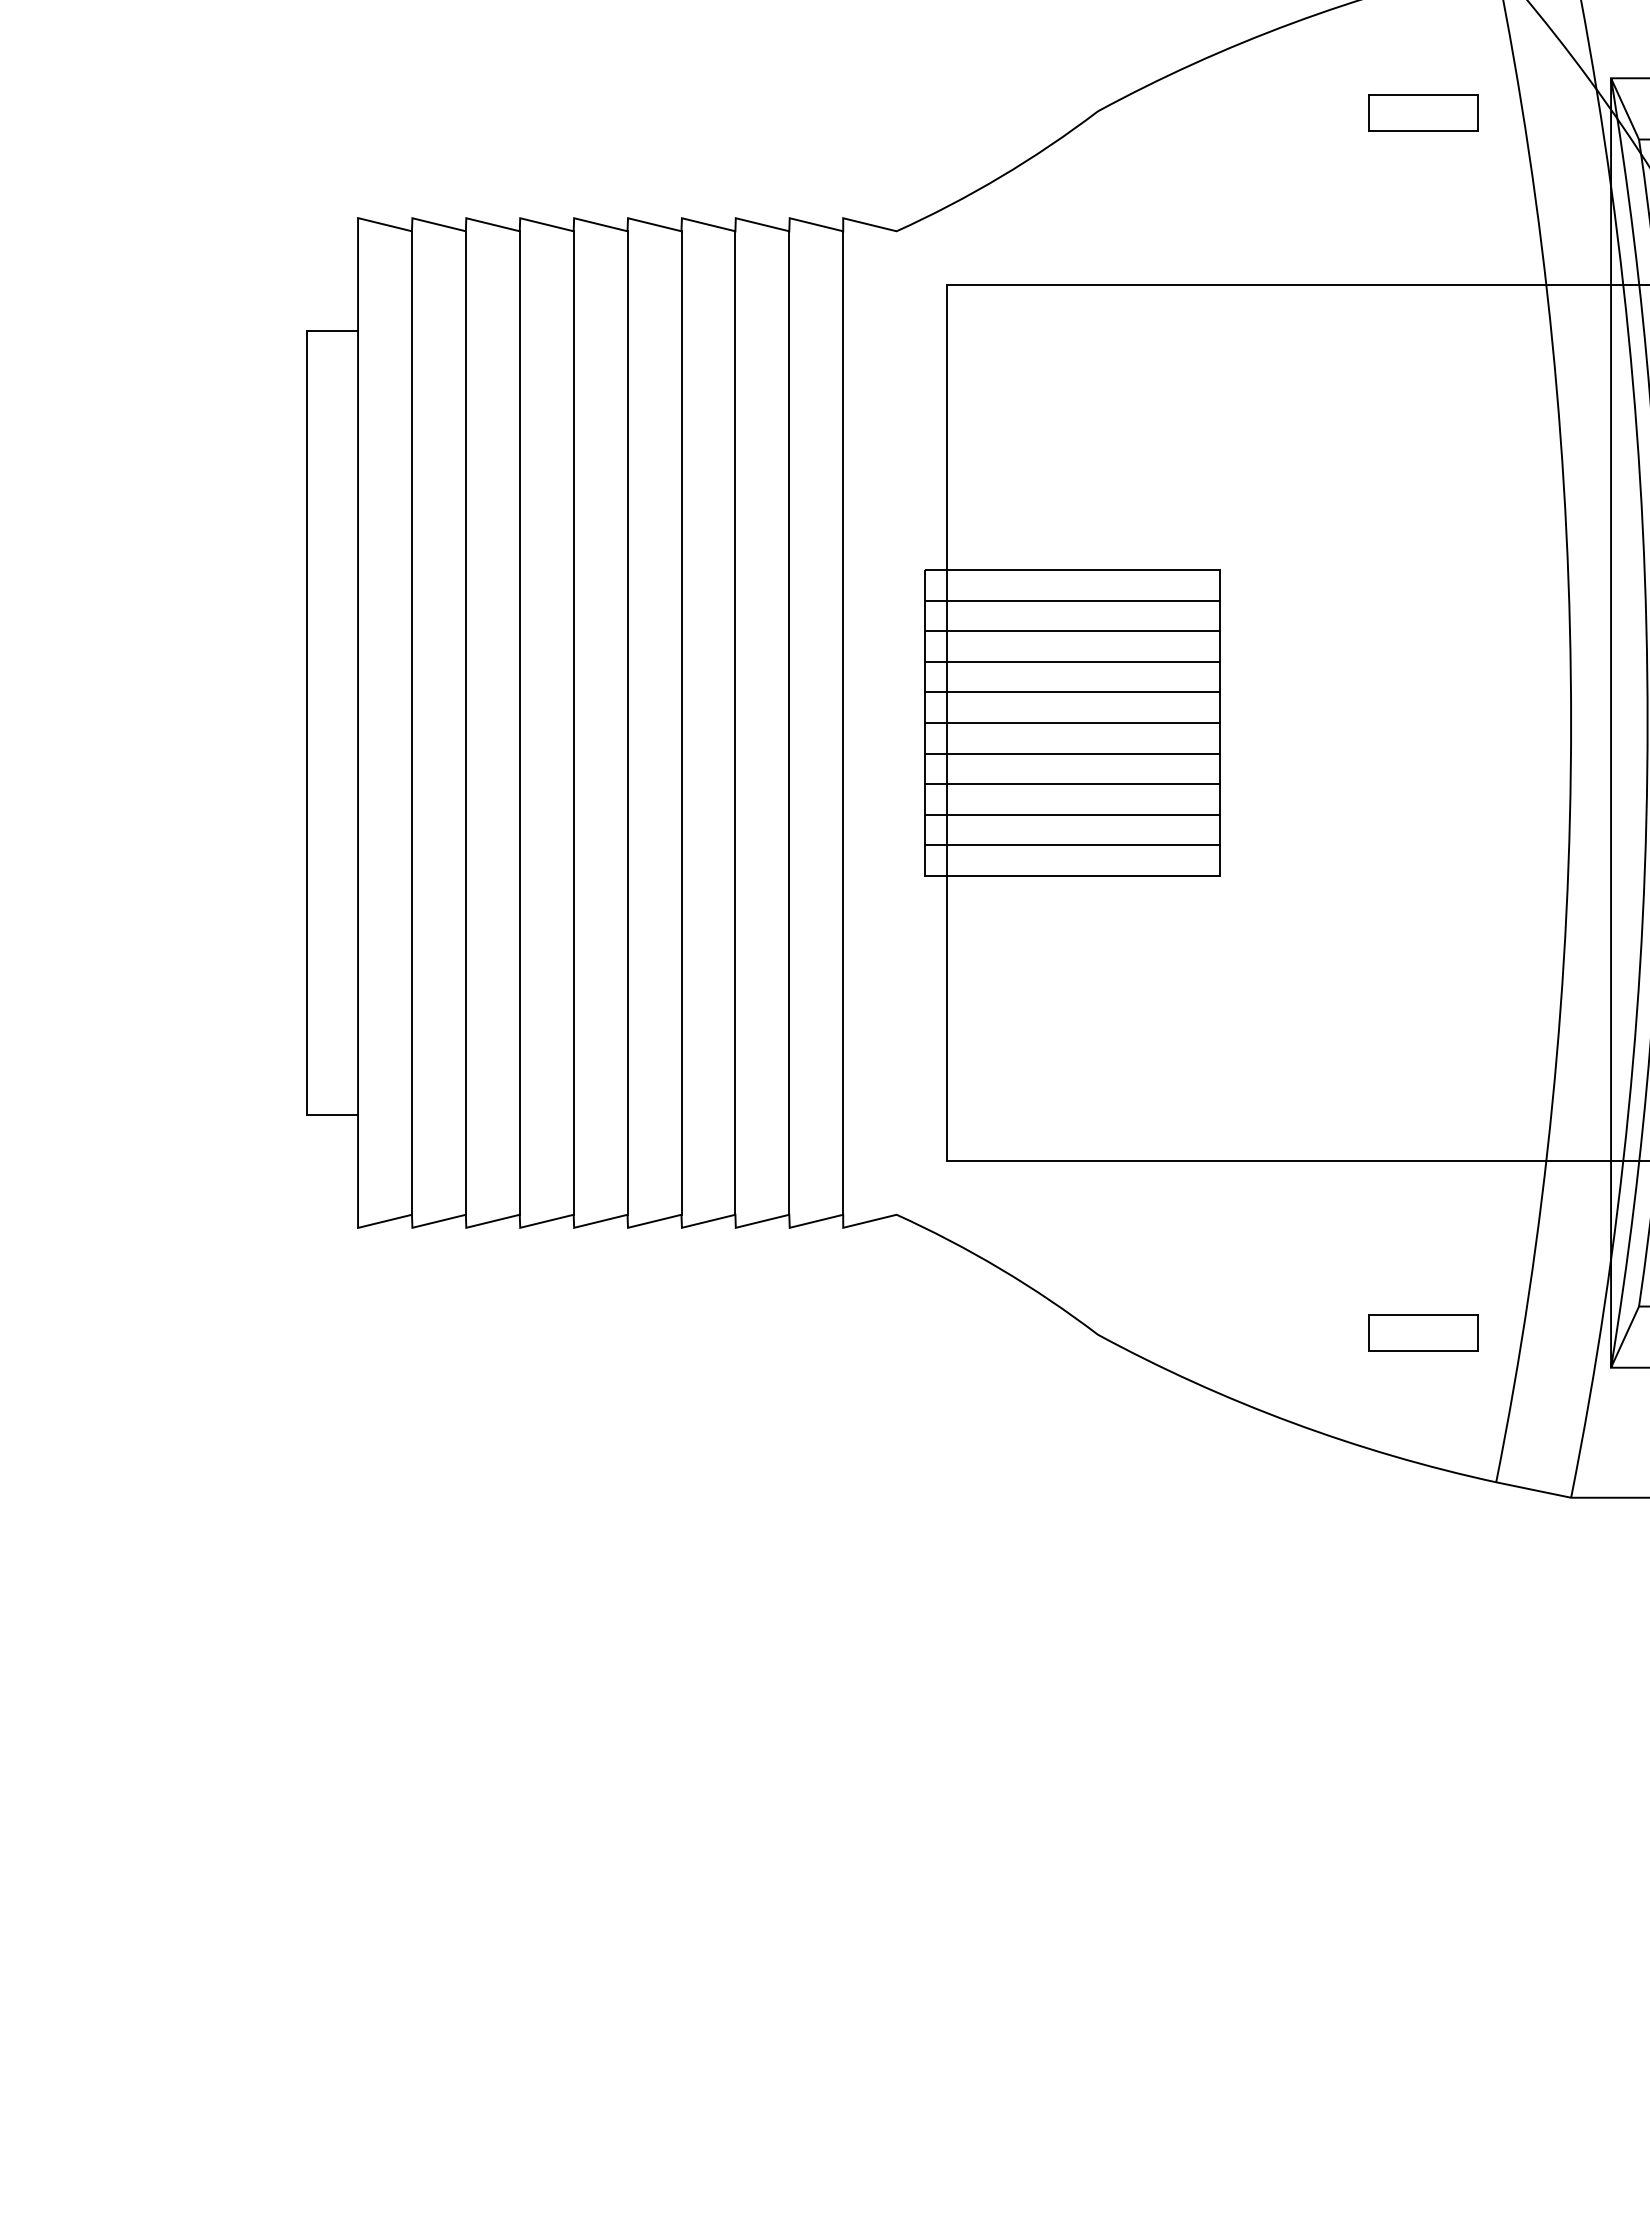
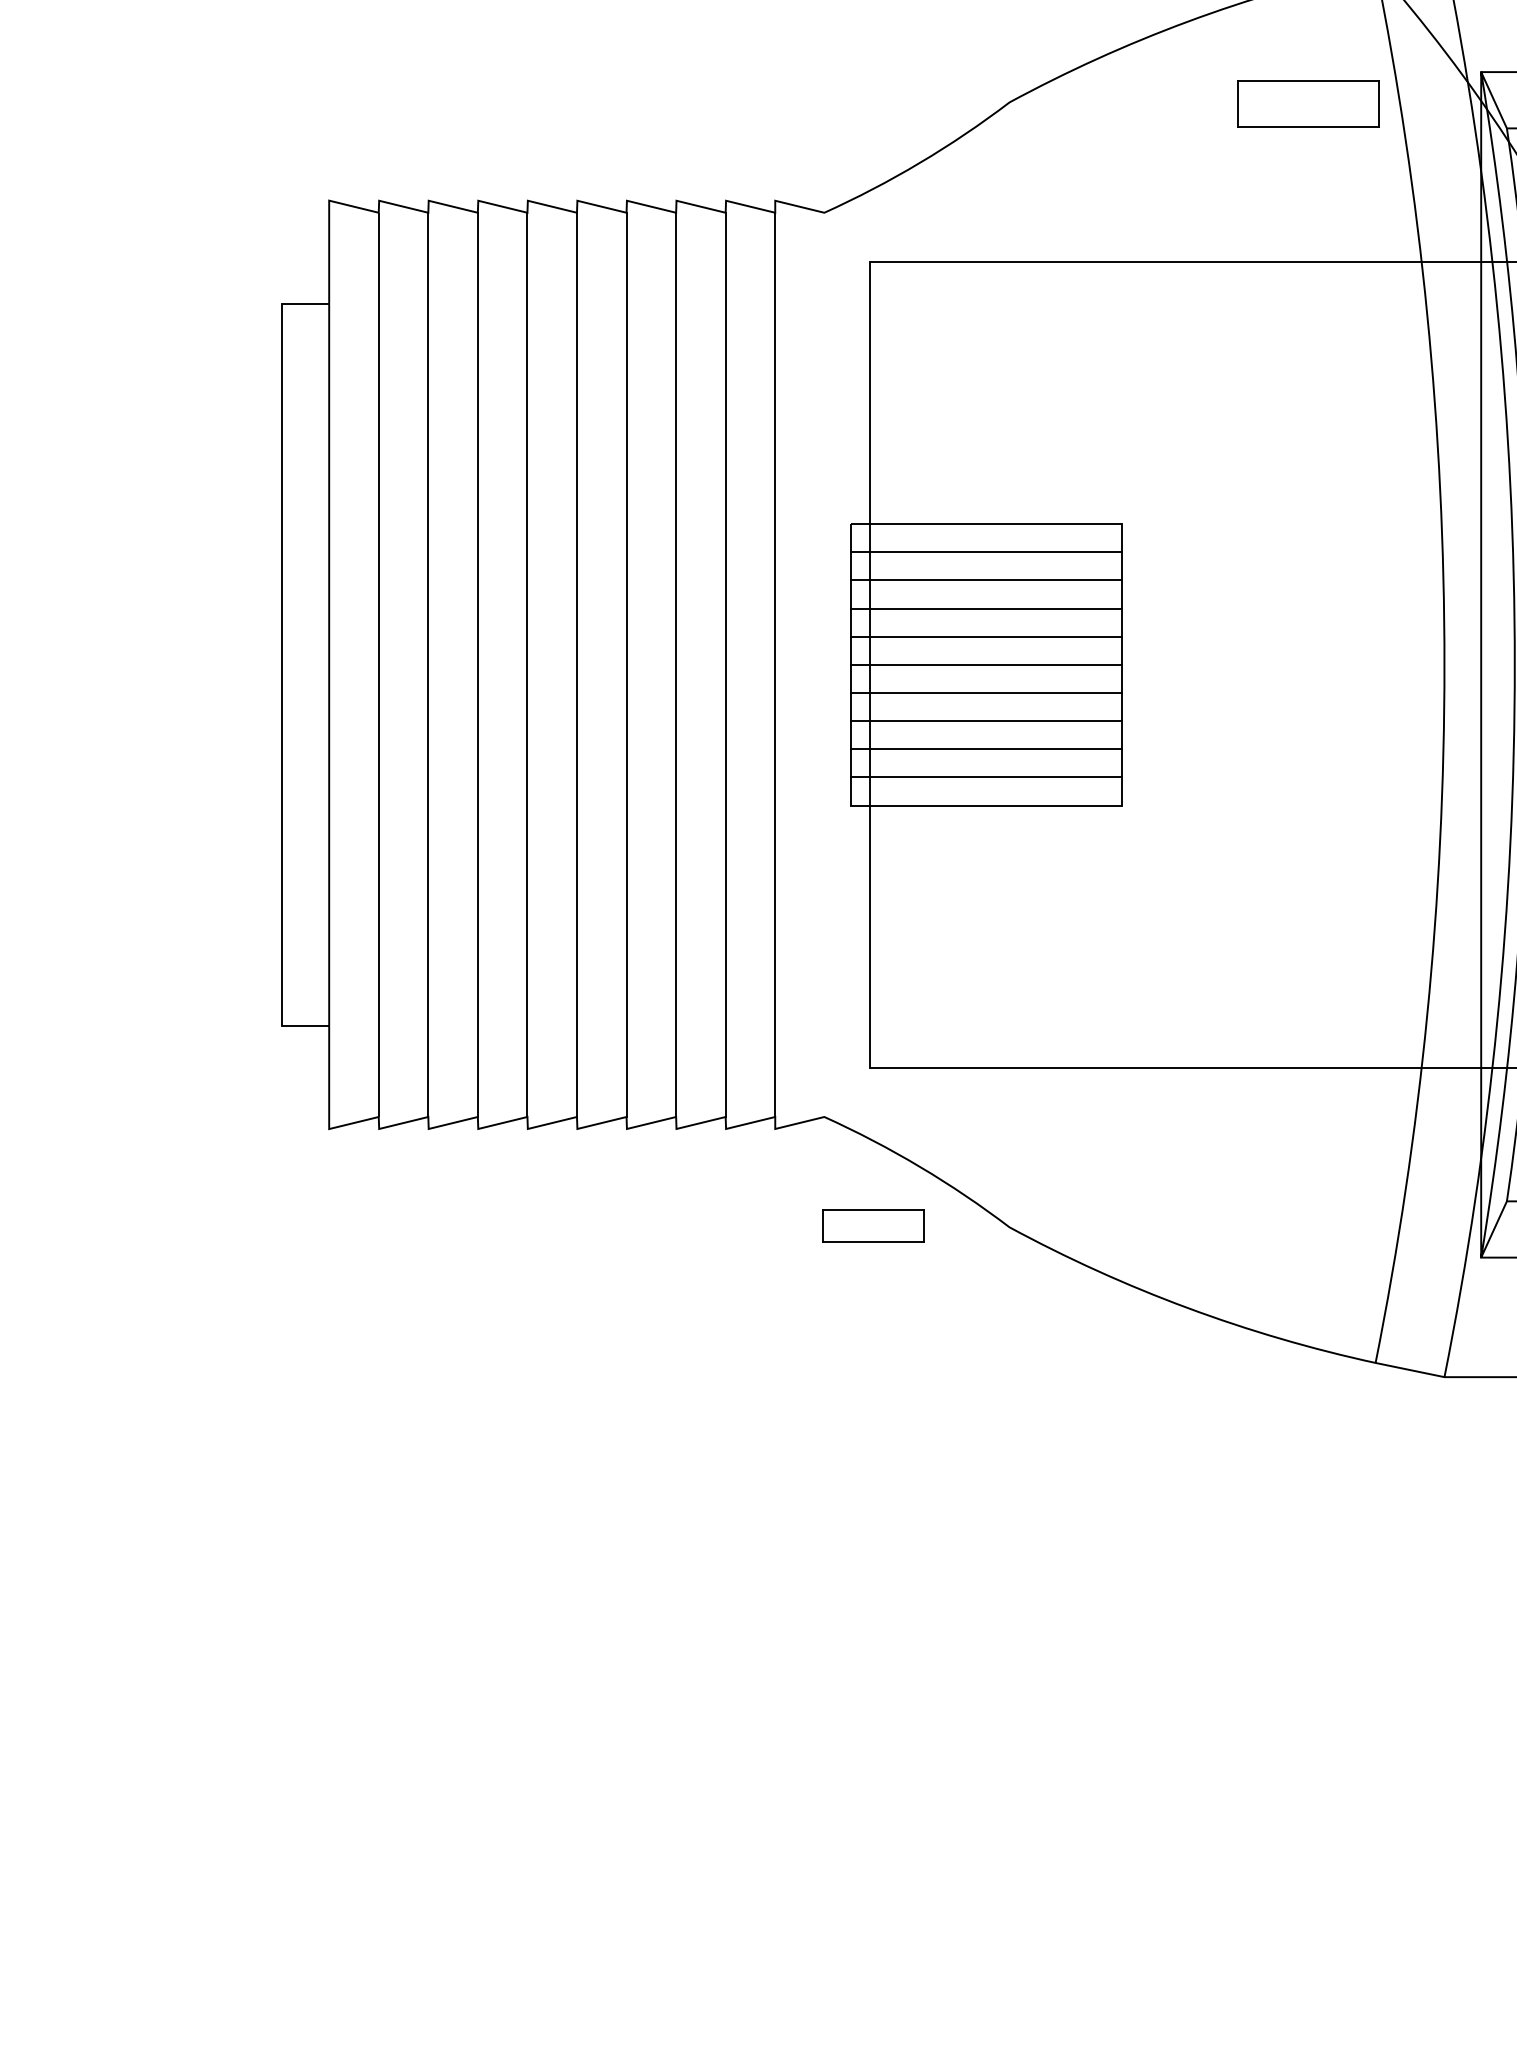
part: (1423, 112) -> (1308, 103), size x1.4
part: (1423, 1332) -> (873, 1225), moved

